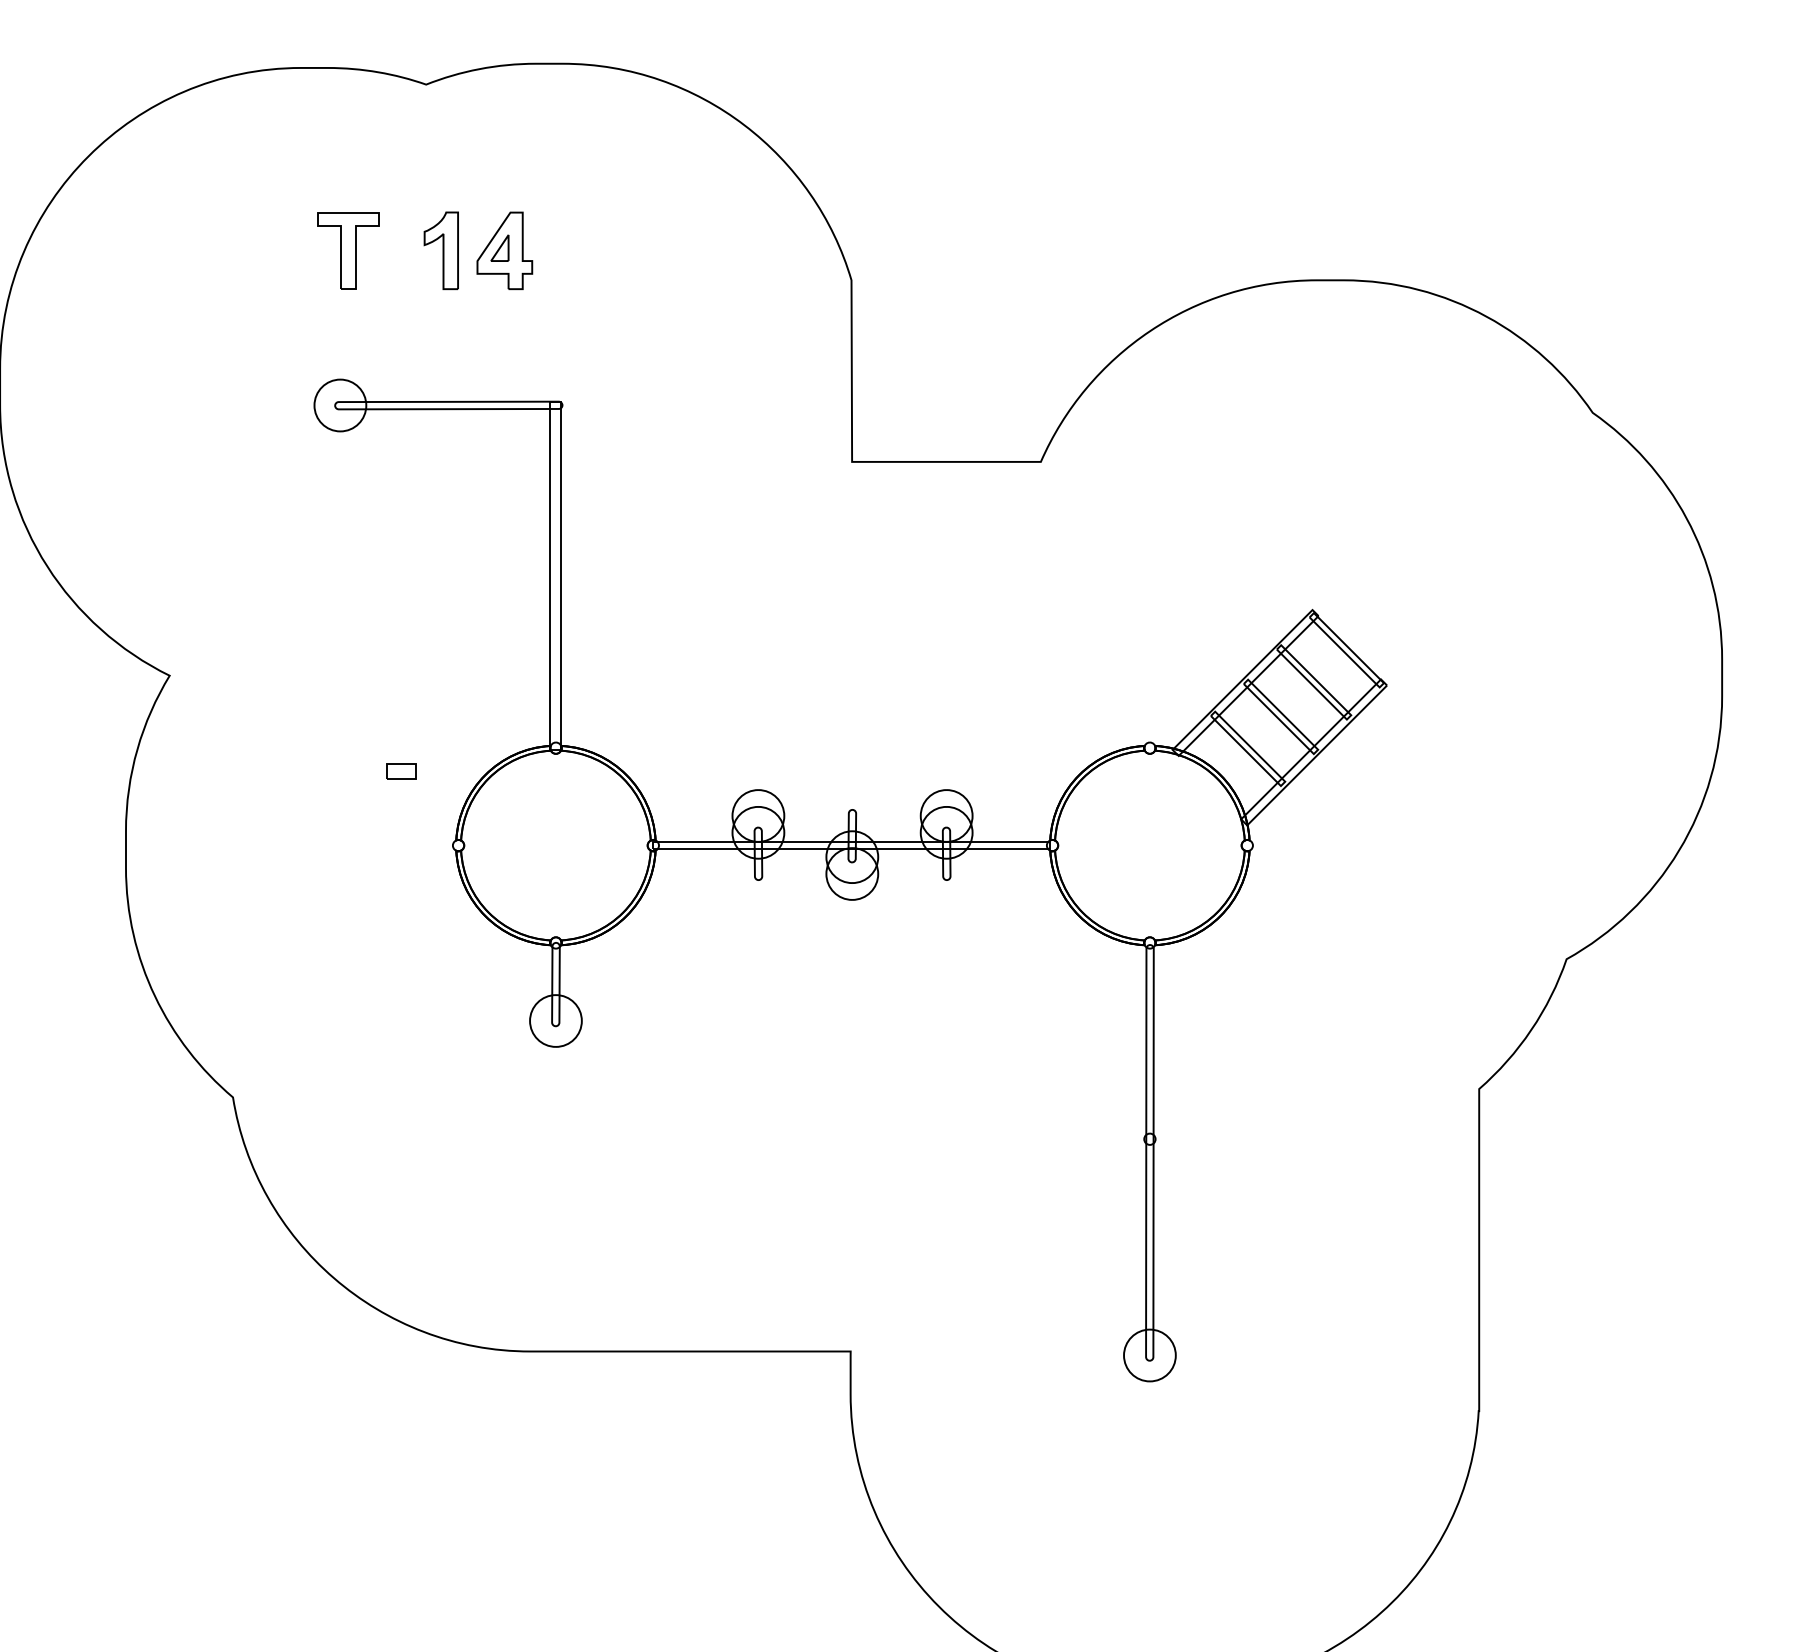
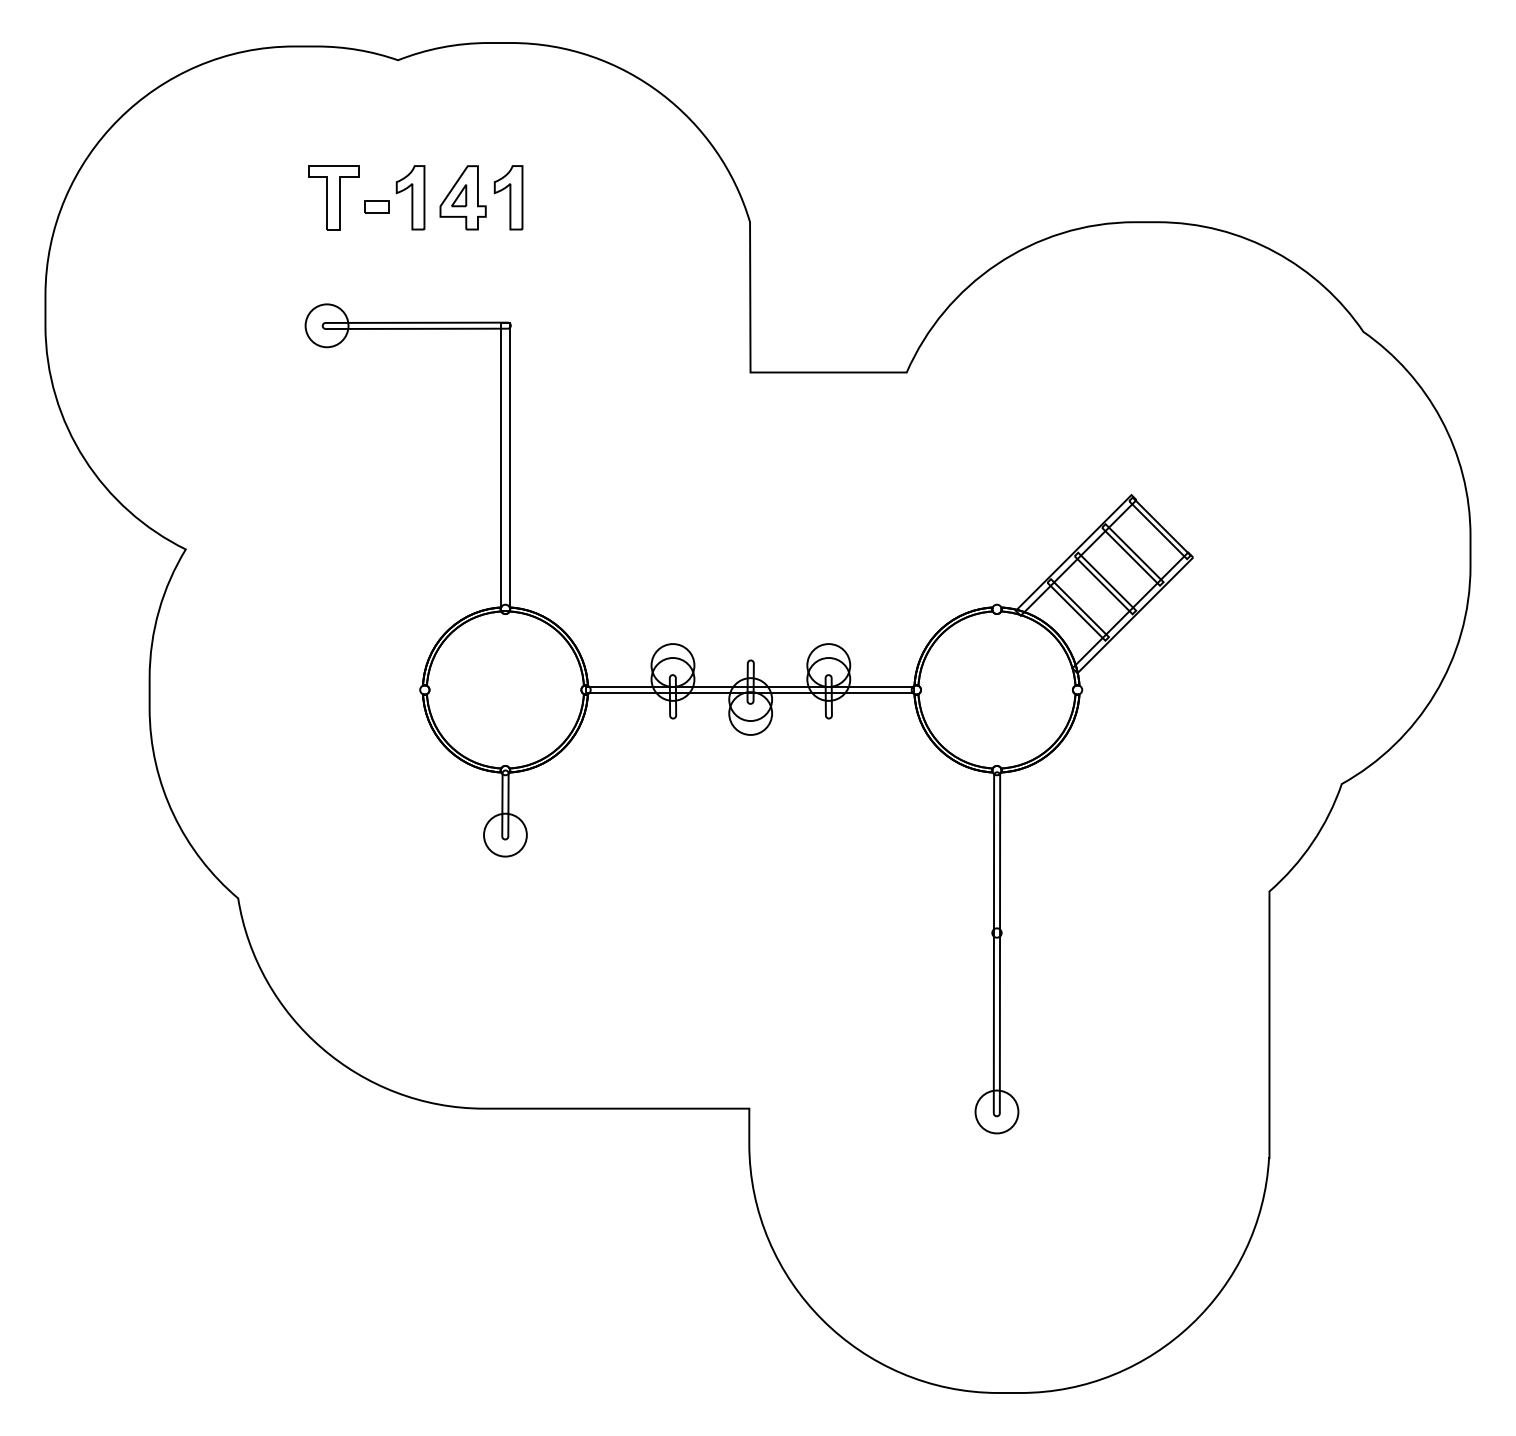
part: (559, 250) -> (508, 197), added
part: (400, 771) -> (376, 206), moved

